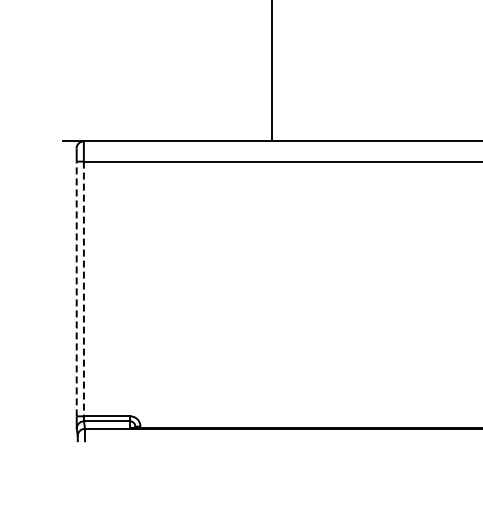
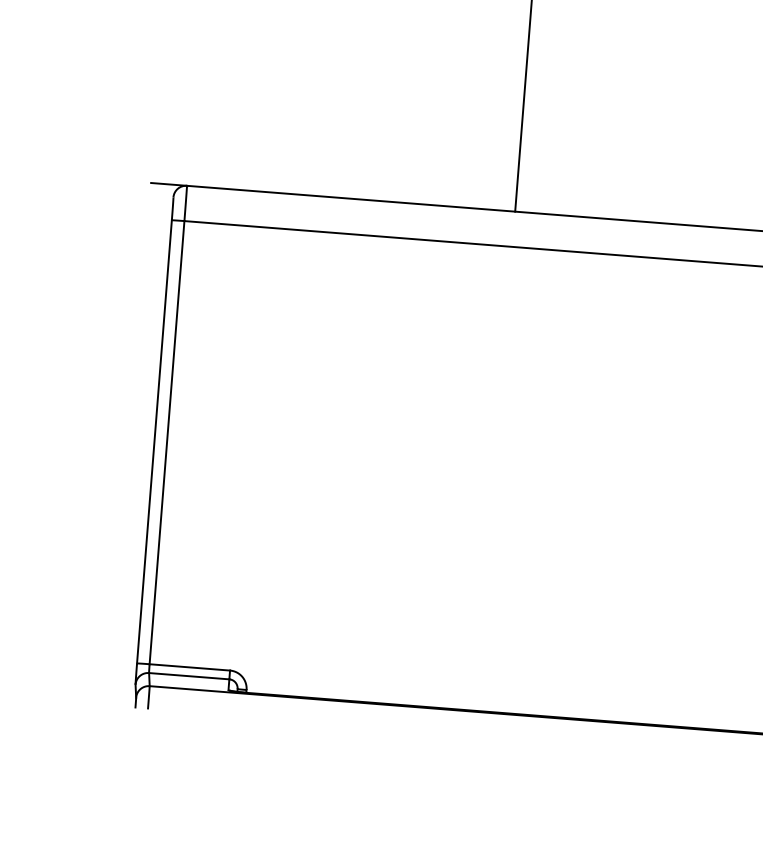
line: (76, 288) -> (154, 440), dashed -> solid
line: (83, 289) -> (166, 443), dashed -> solid

